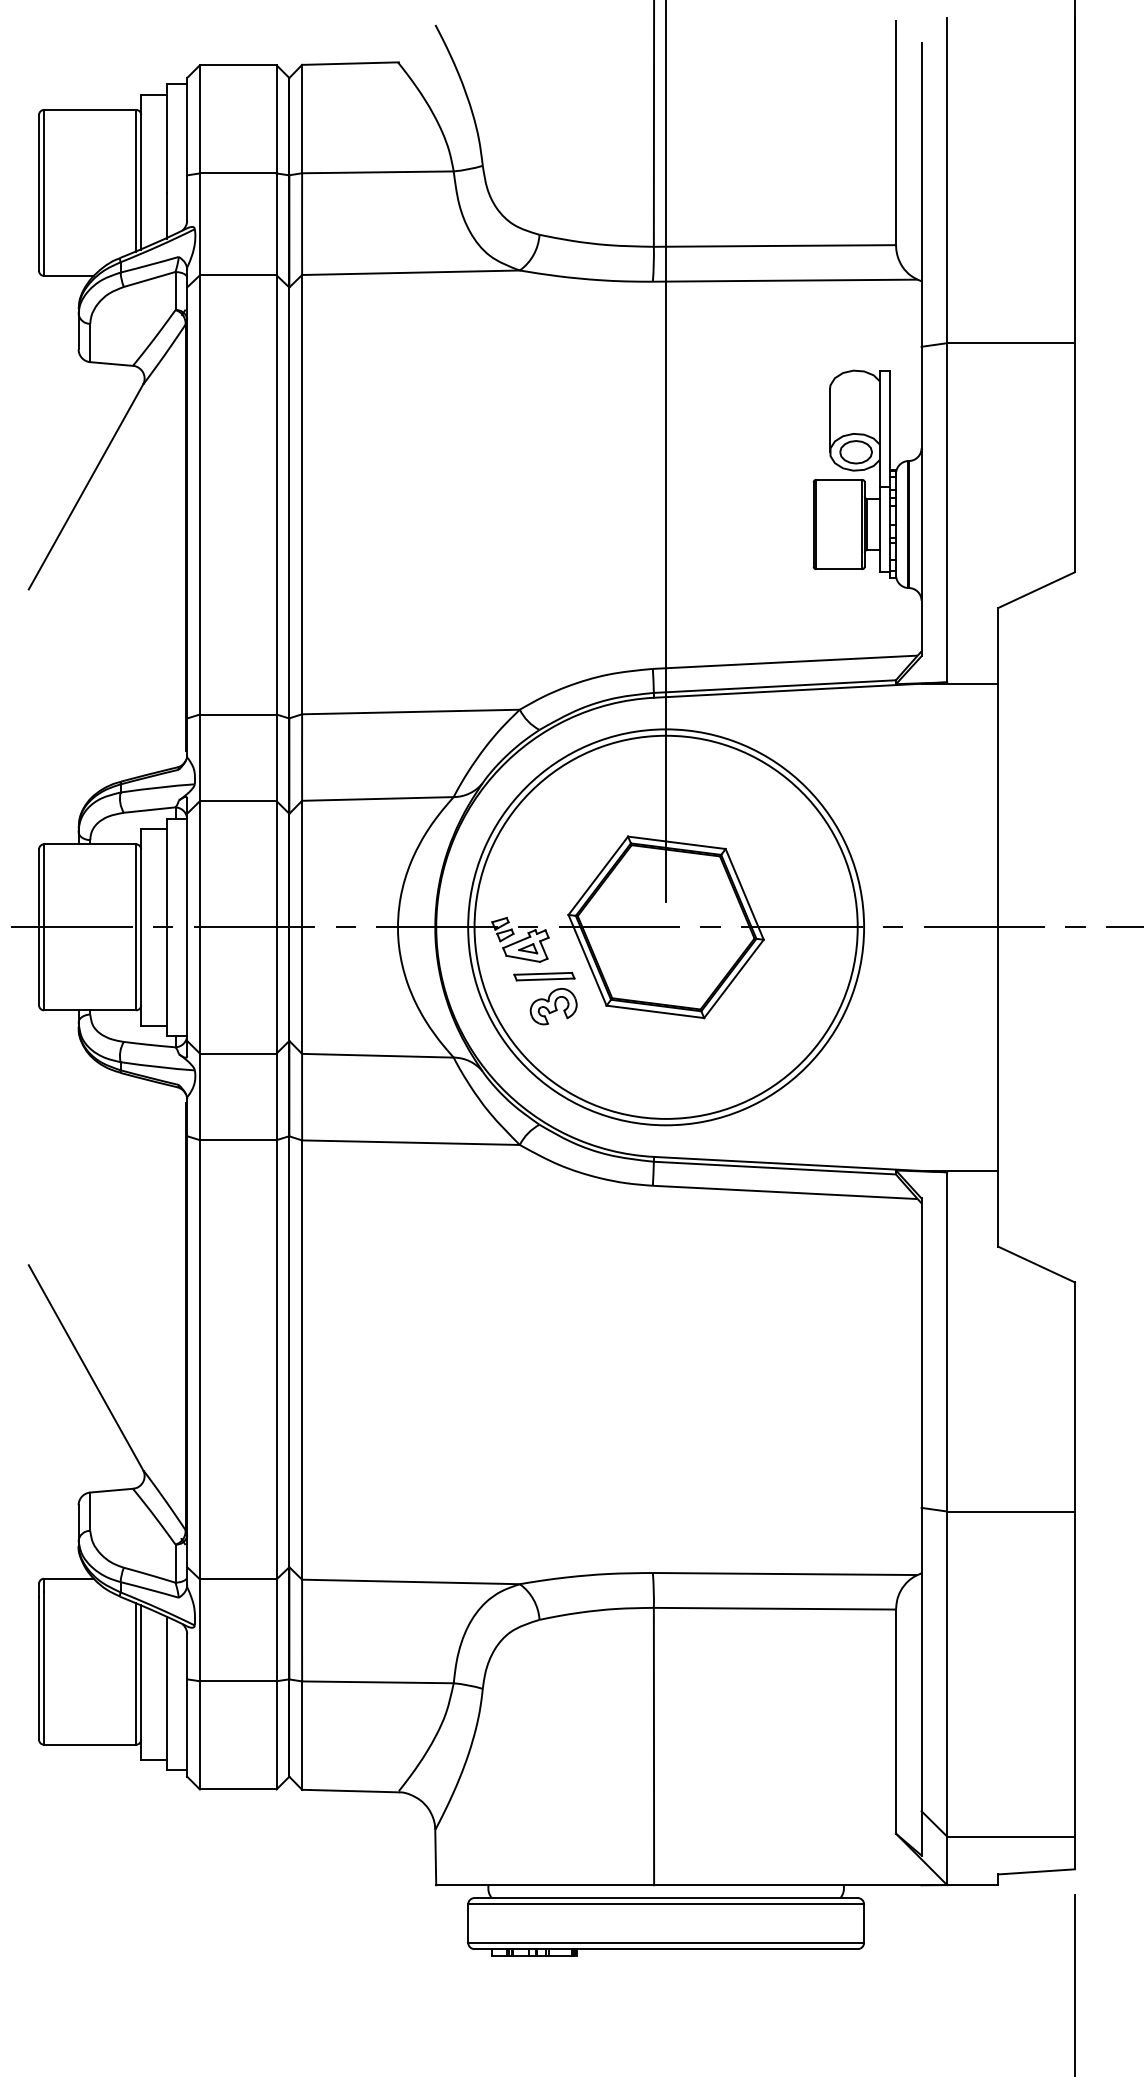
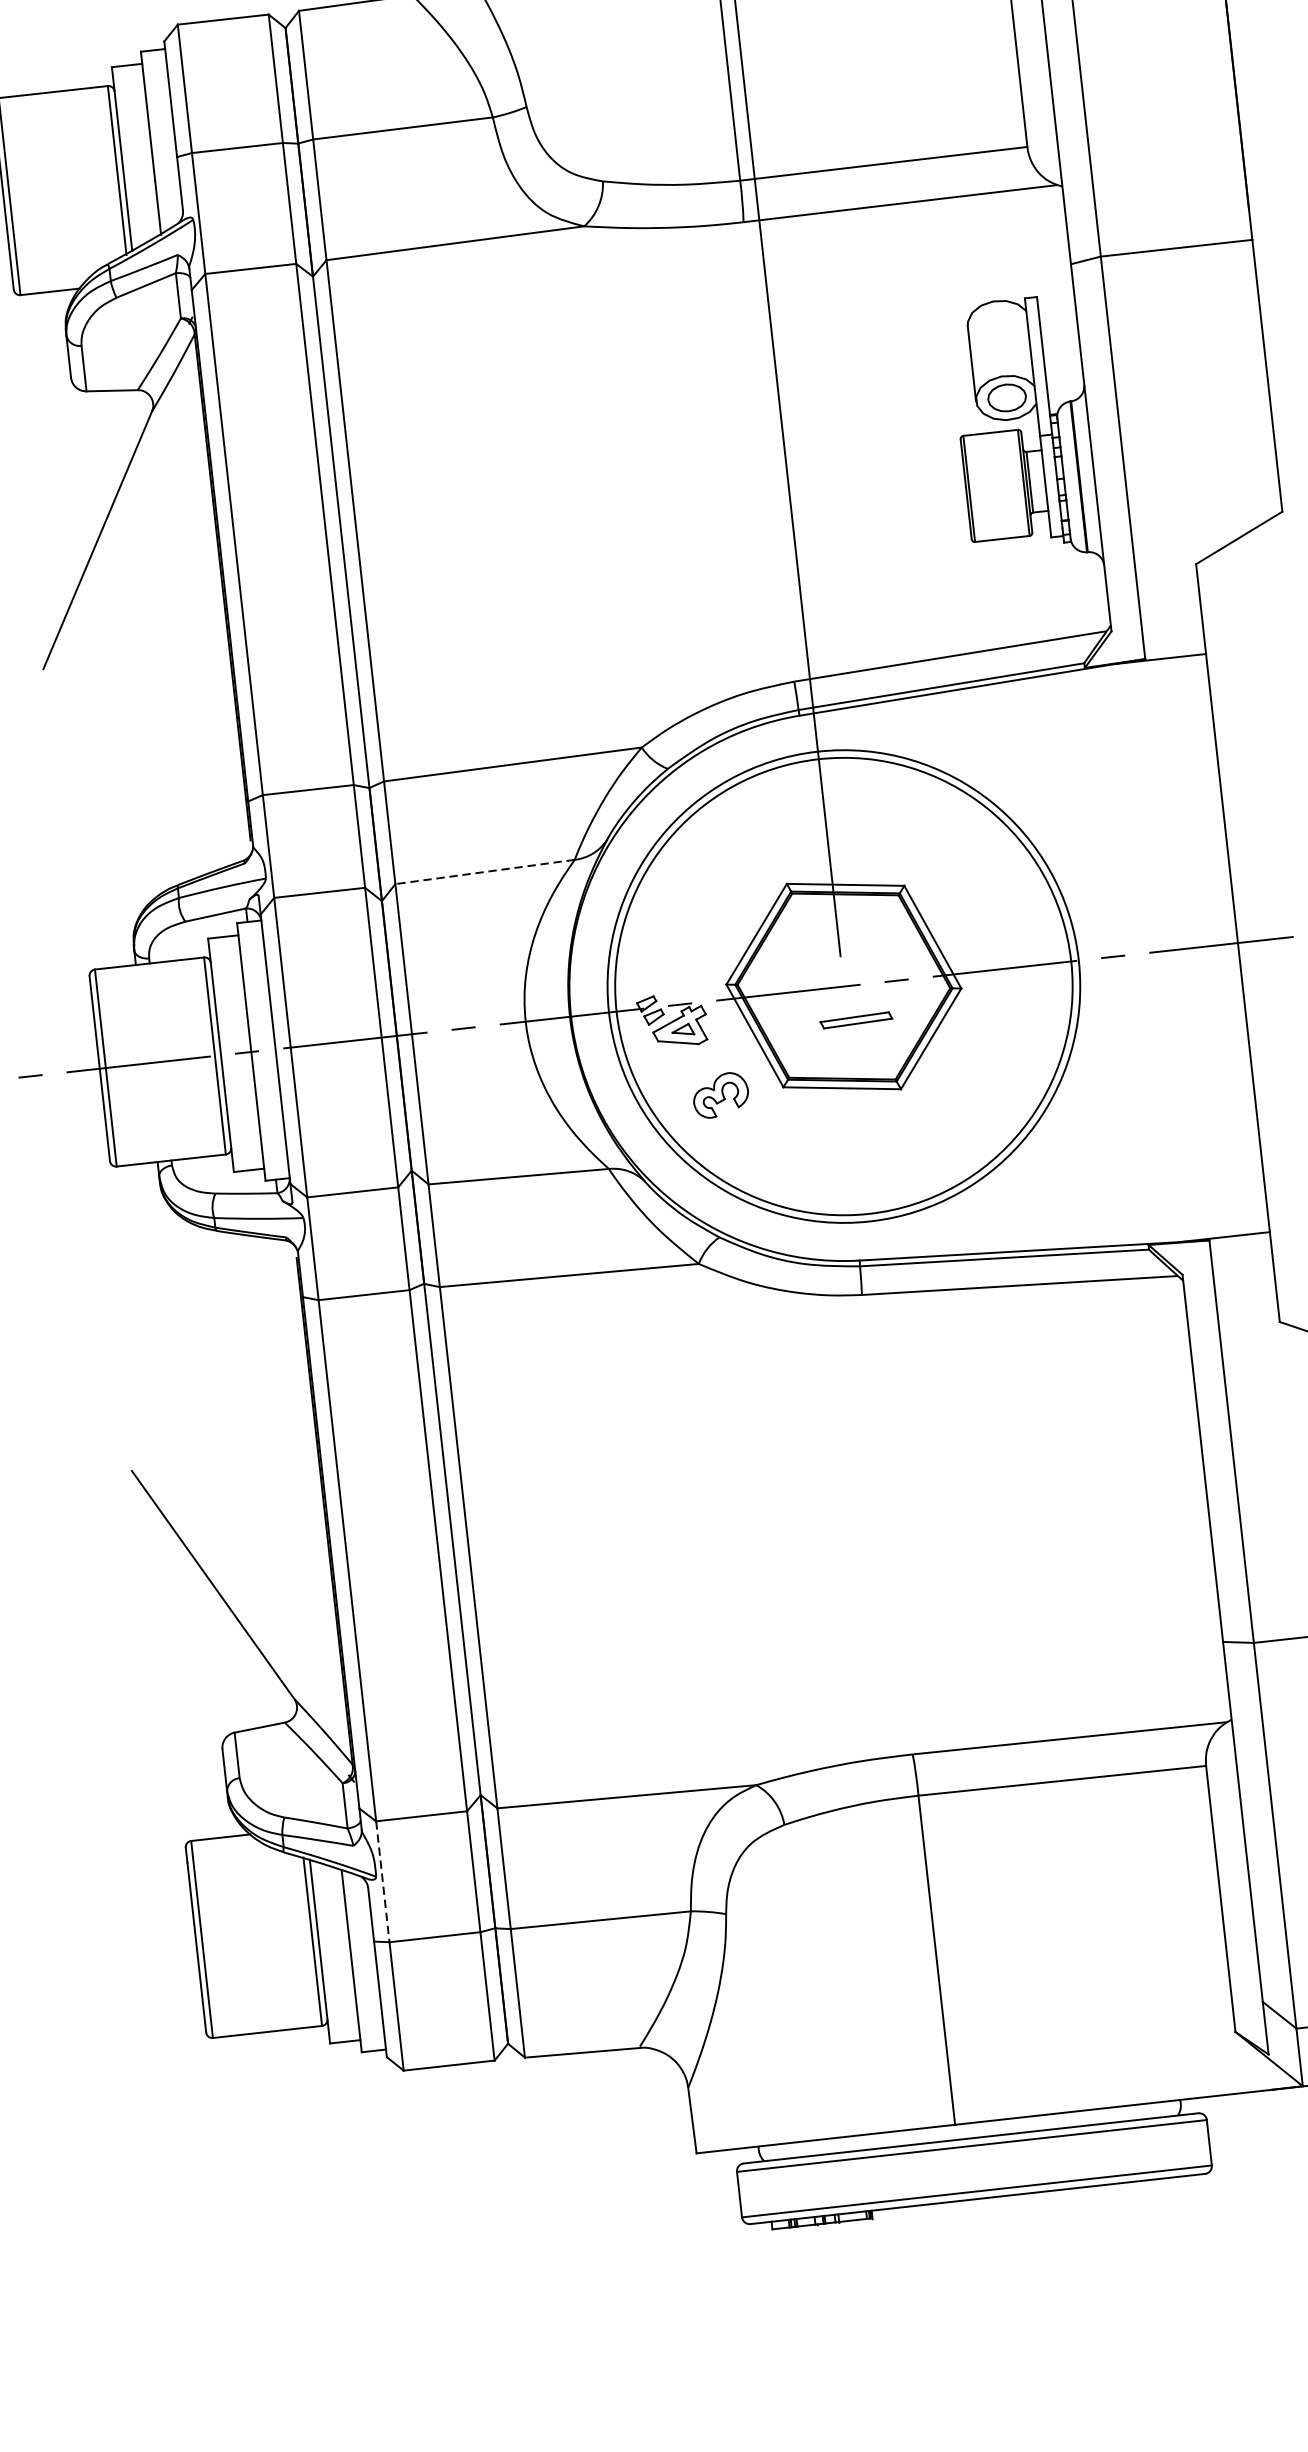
line: (377, 798) -> (484, 871), solid -> dashed
part: (544, 976) -> (856, 1020), moved
line: (199, 1630) -> (382, 1882), solid -> dashed

